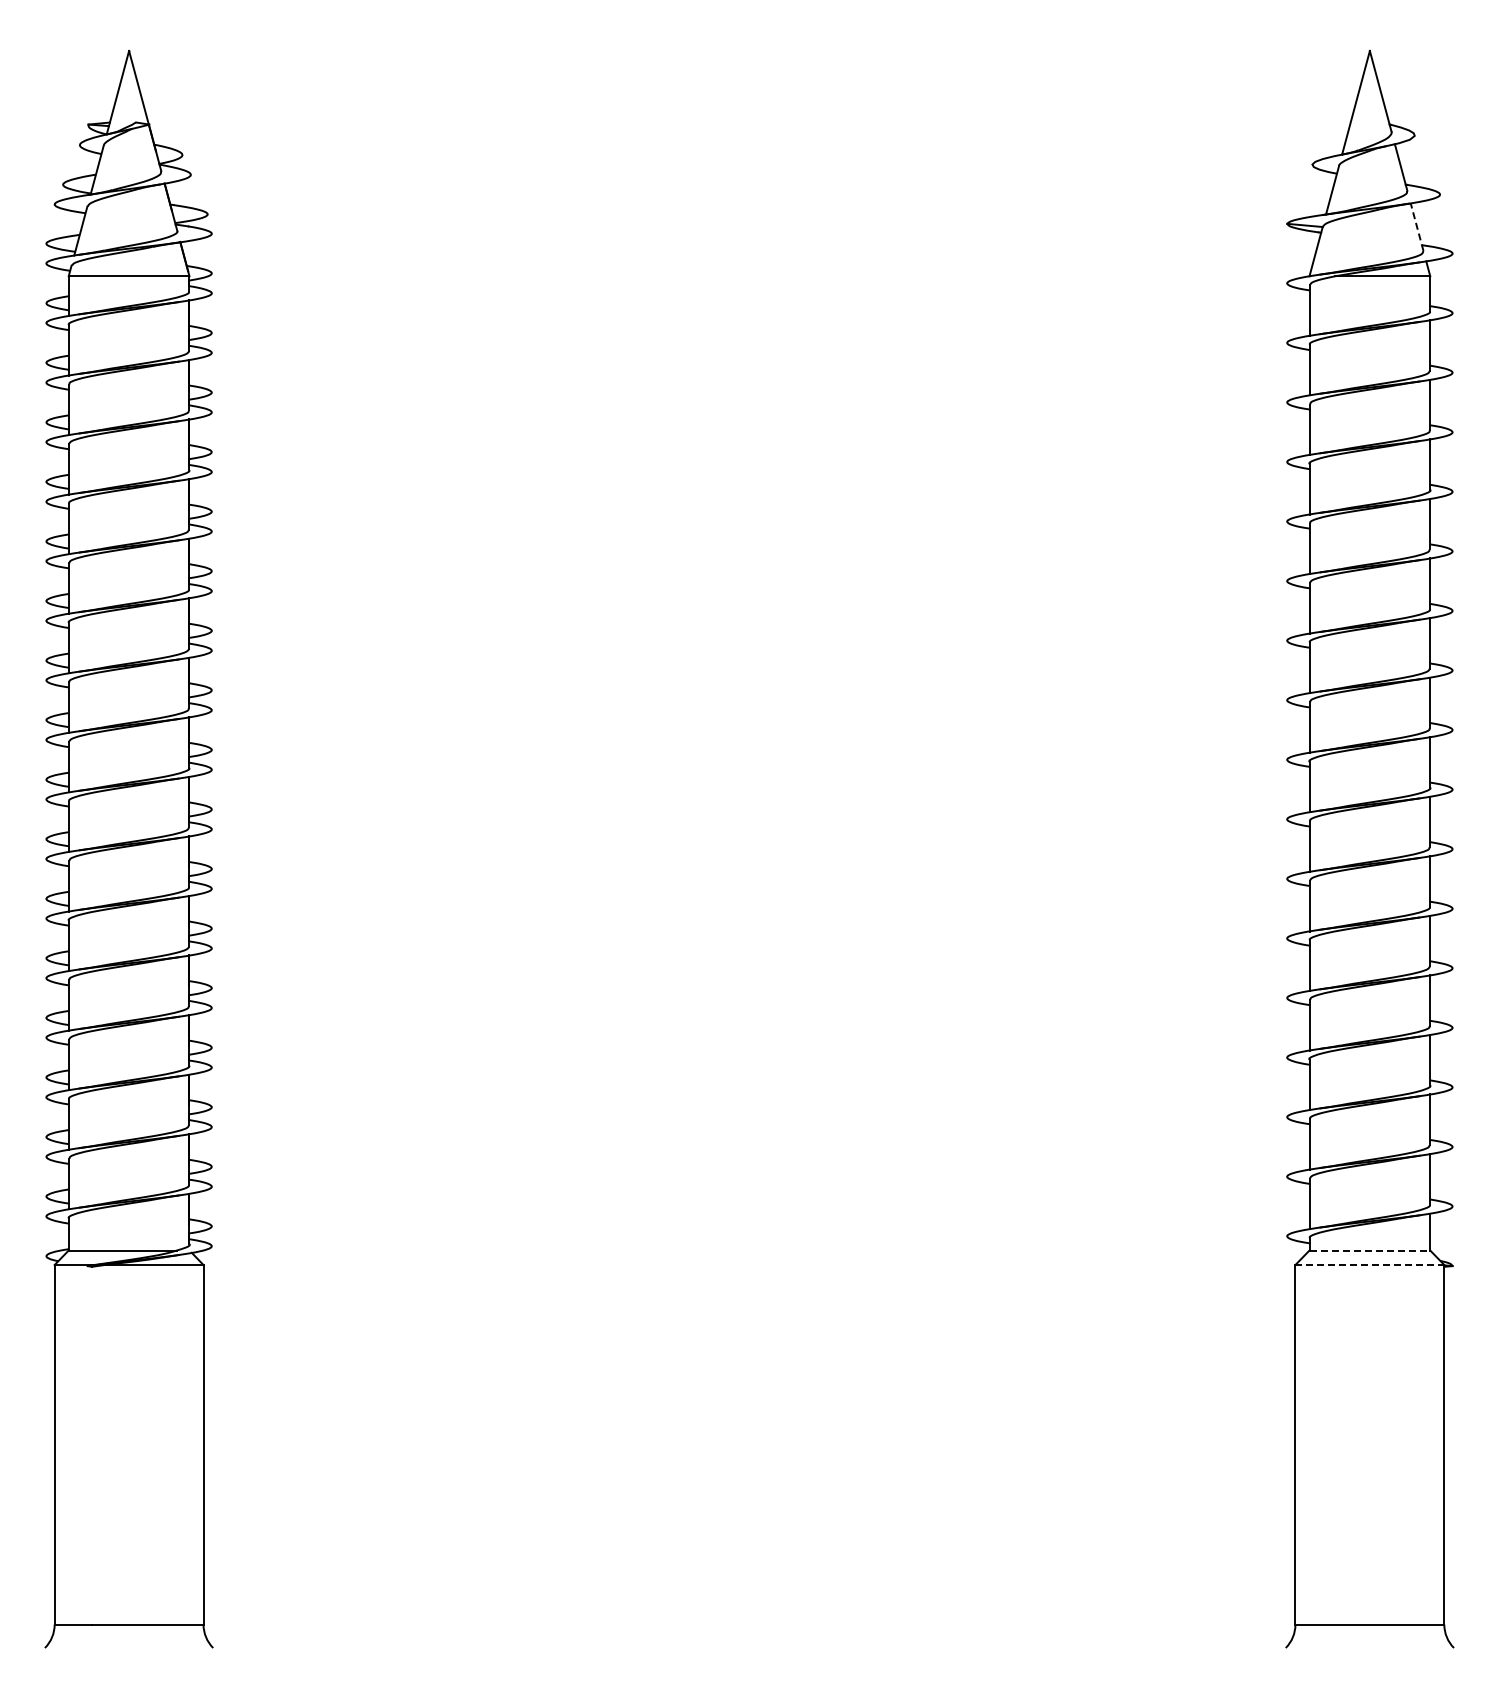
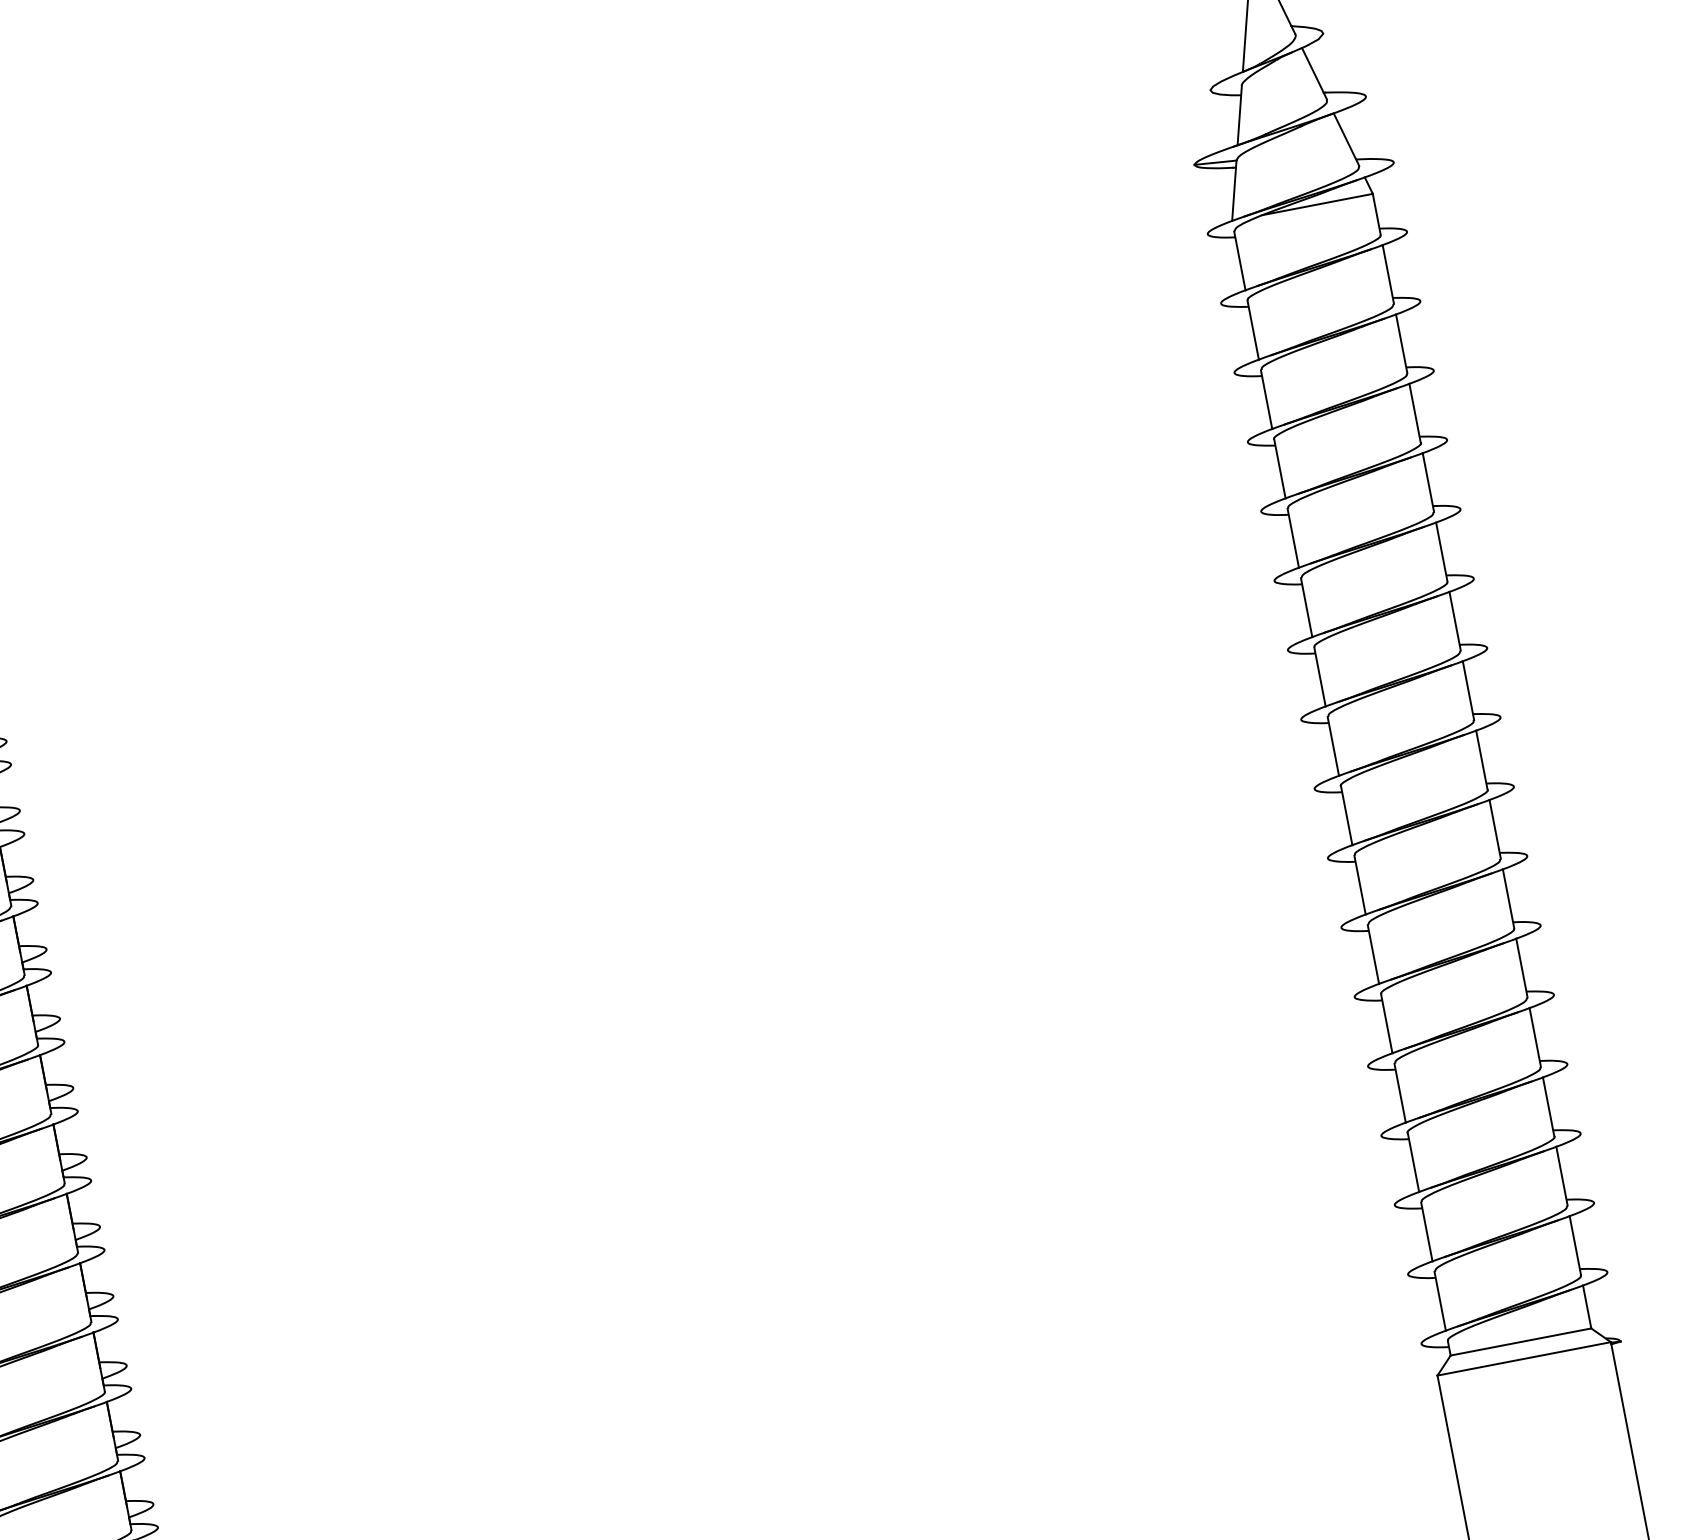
line: (1417, 227) -> (1347, 139), dashed -> solid
line: (1370, 1250) -> (1521, 1341), dashed -> solid
line: (1370, 1265) -> (1525, 1359), dashed -> solid

